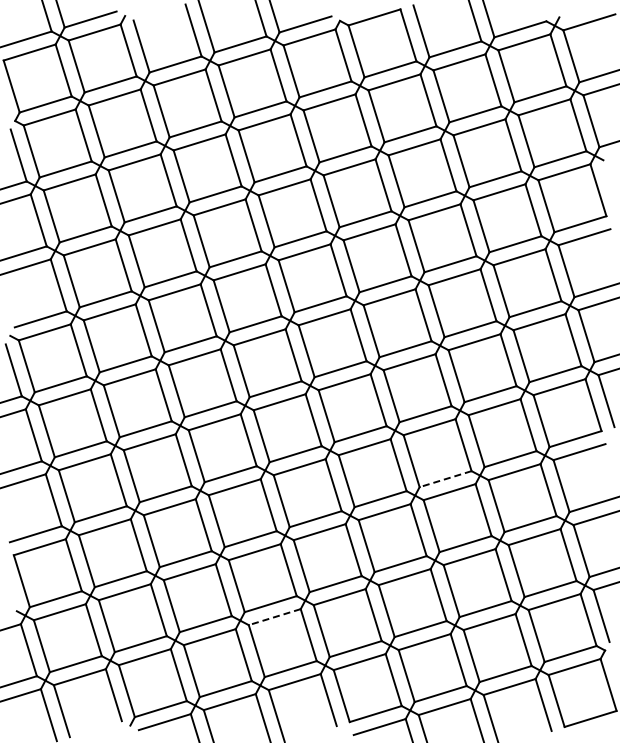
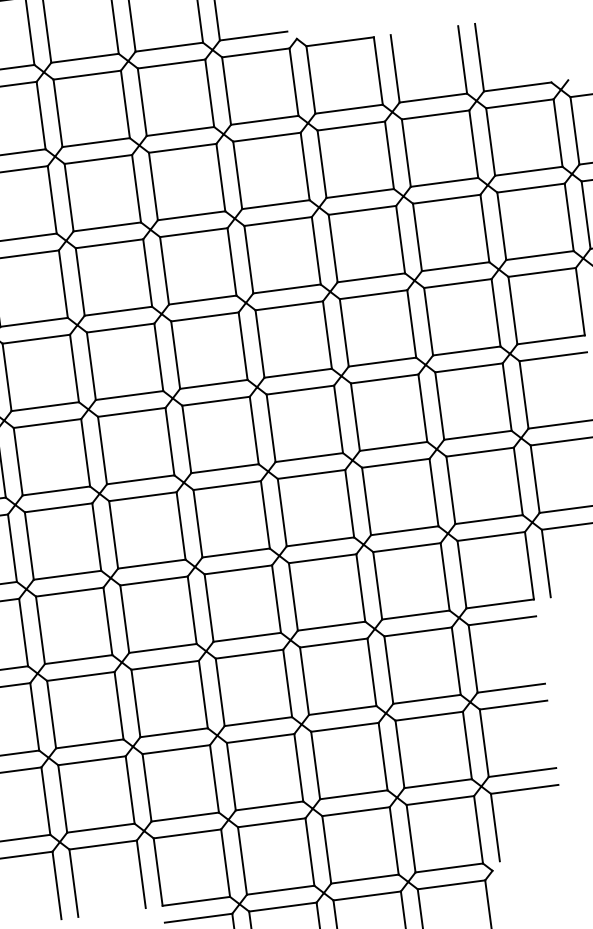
line: (445, 479) -> (331, 626), dashed -> solid
line: (274, 617) -> (91, 761), dashed -> solid

